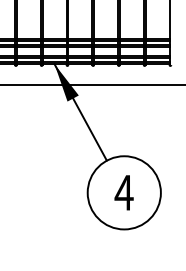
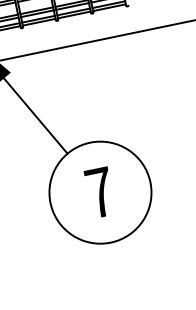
text: (123, 192) -> (99, 192), 4 -> 7

